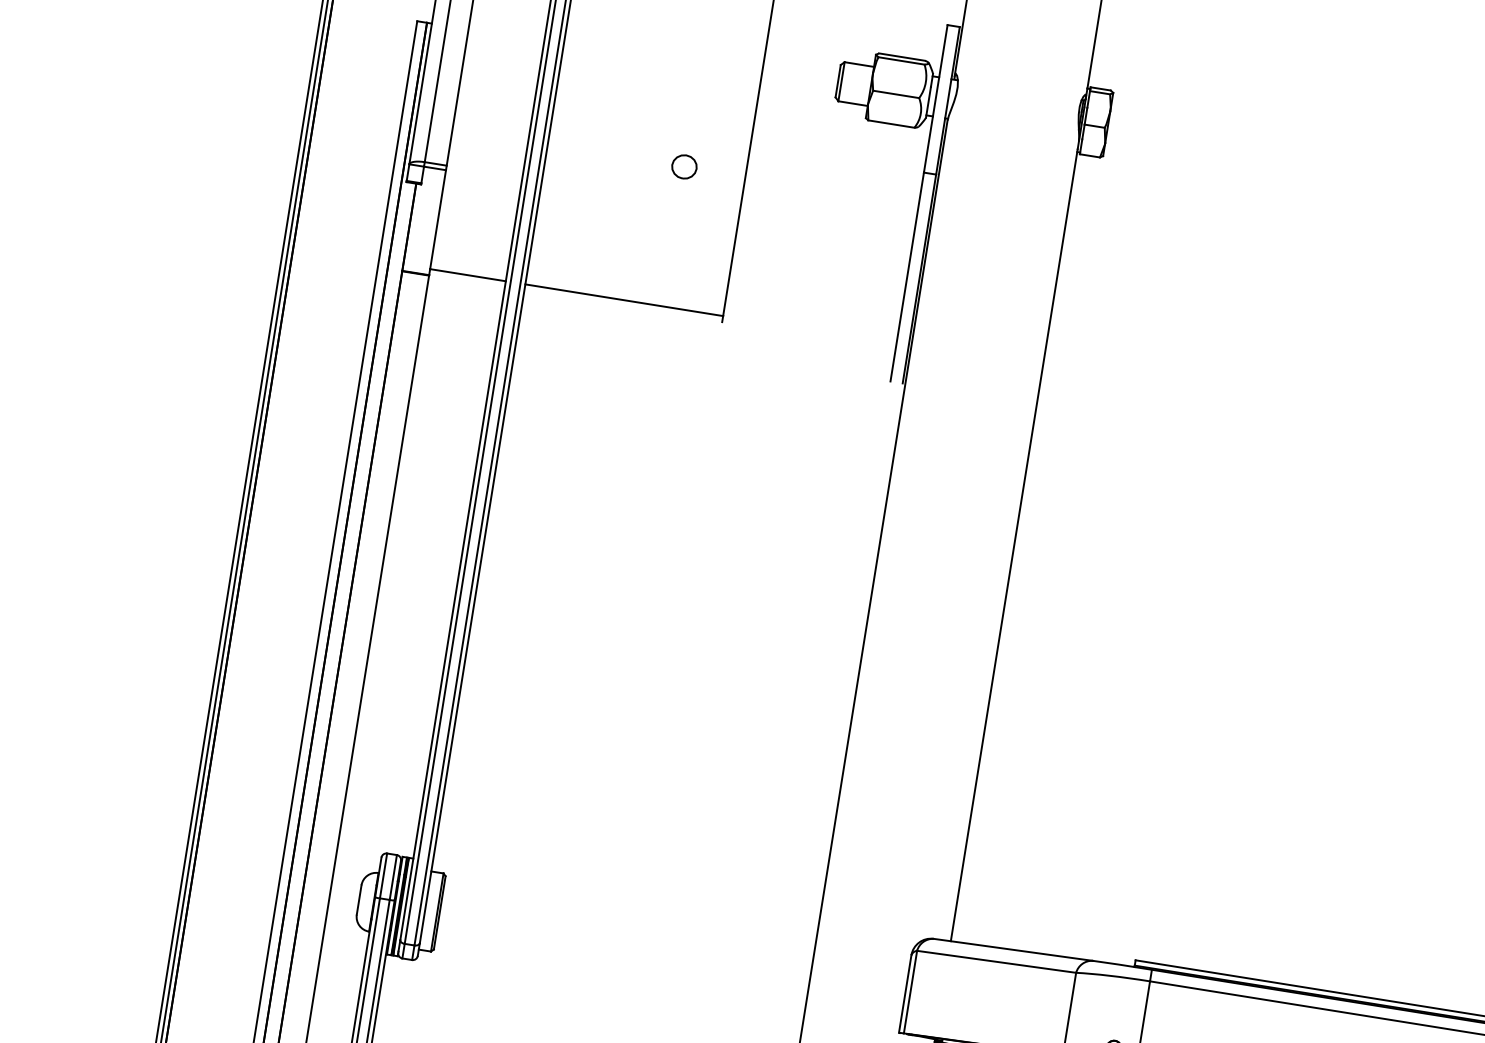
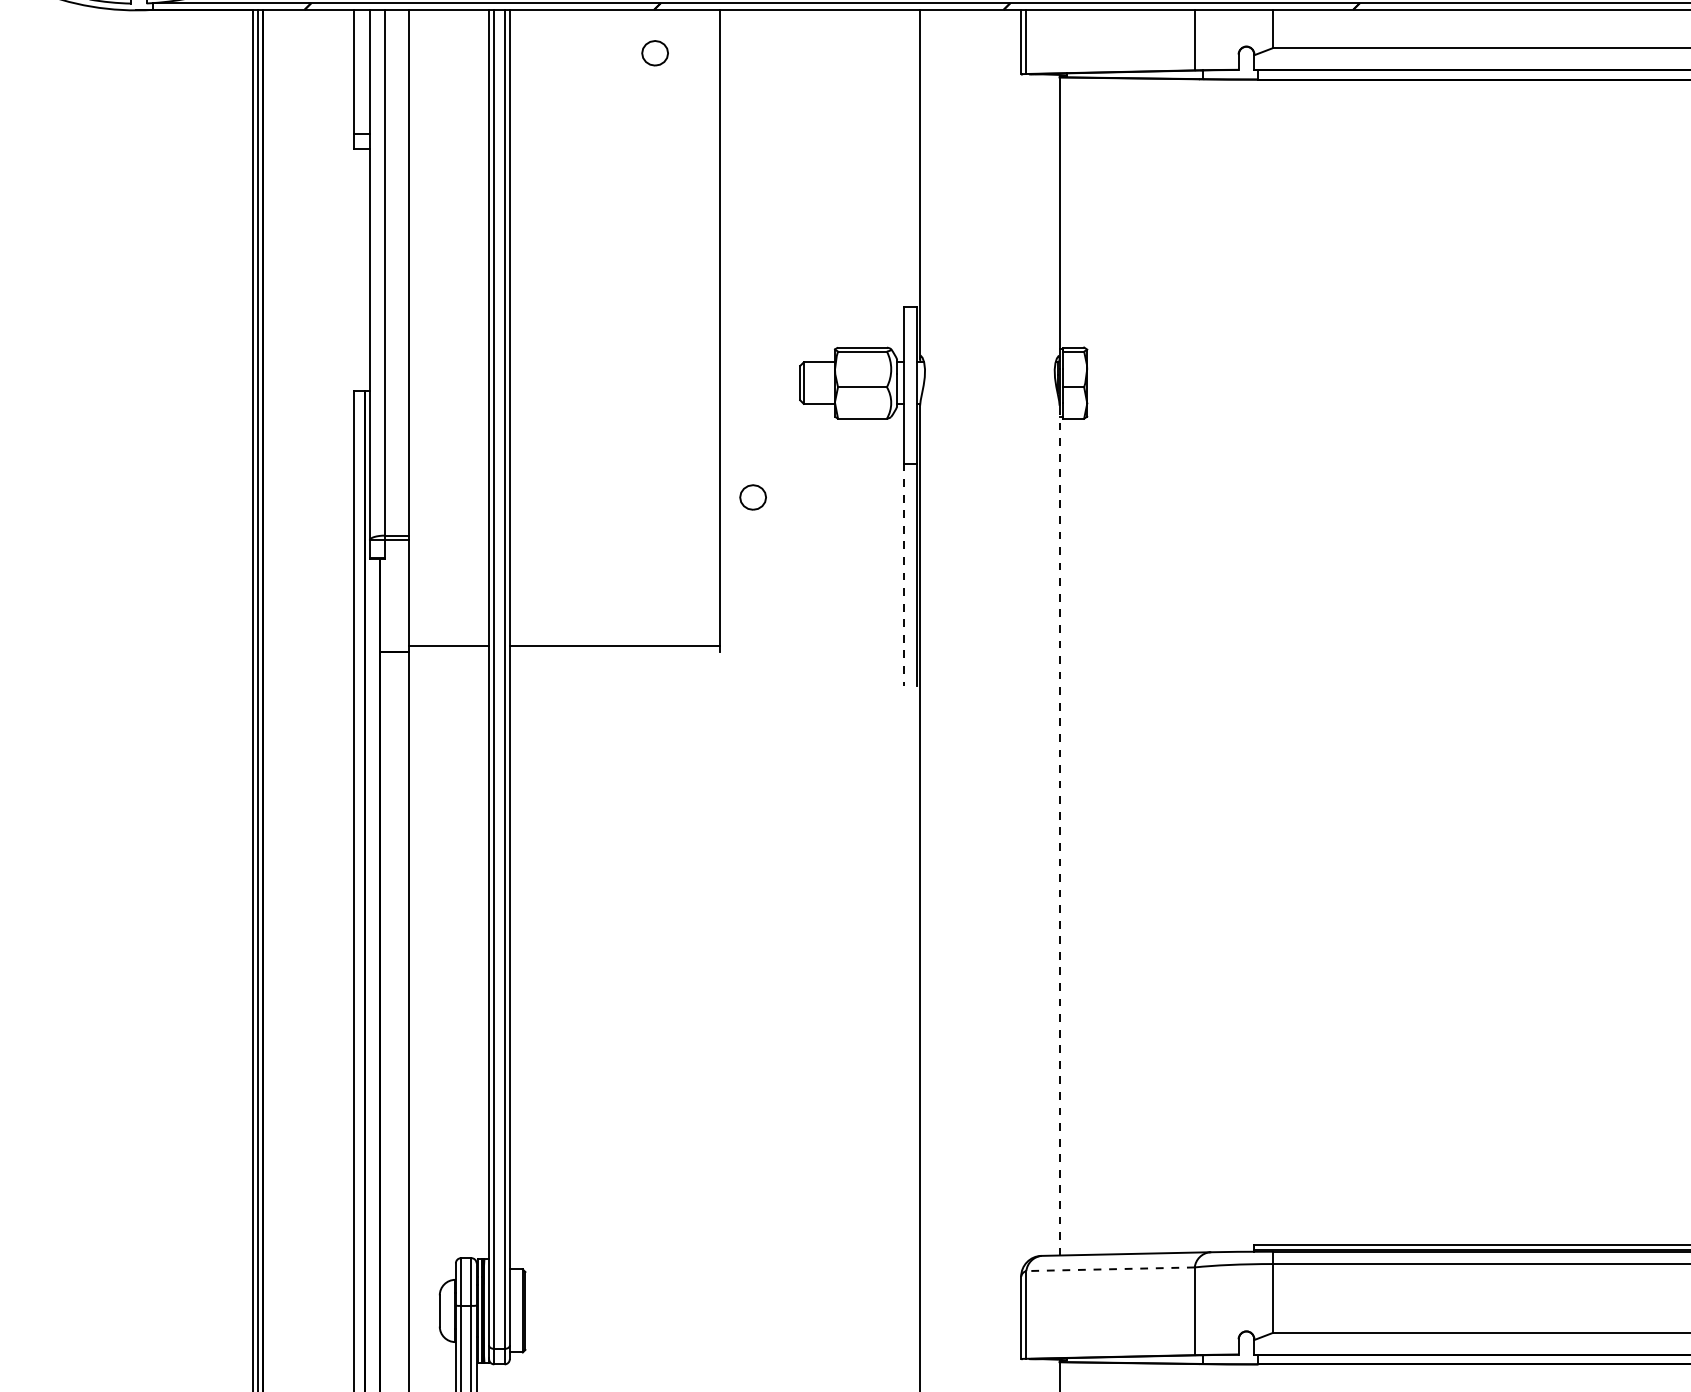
part: (683, 166) -> (752, 497), moved
line: (907, 277) -> (904, 574), solid -> dashed
line: (1014, 545) -> (1059, 834), solid -> dashed
line: (996, 962) -> (1110, 1269), solid -> dashed

